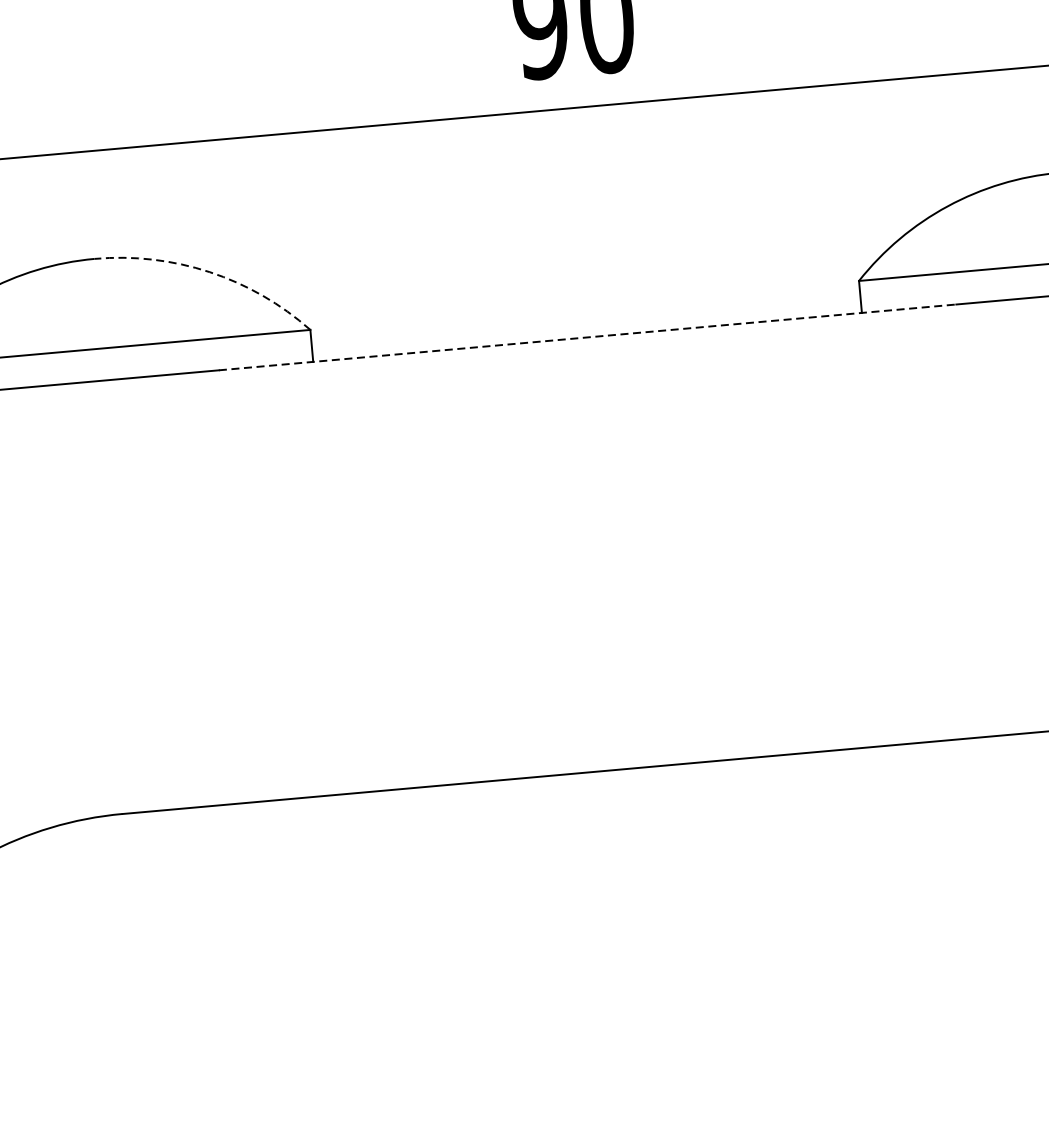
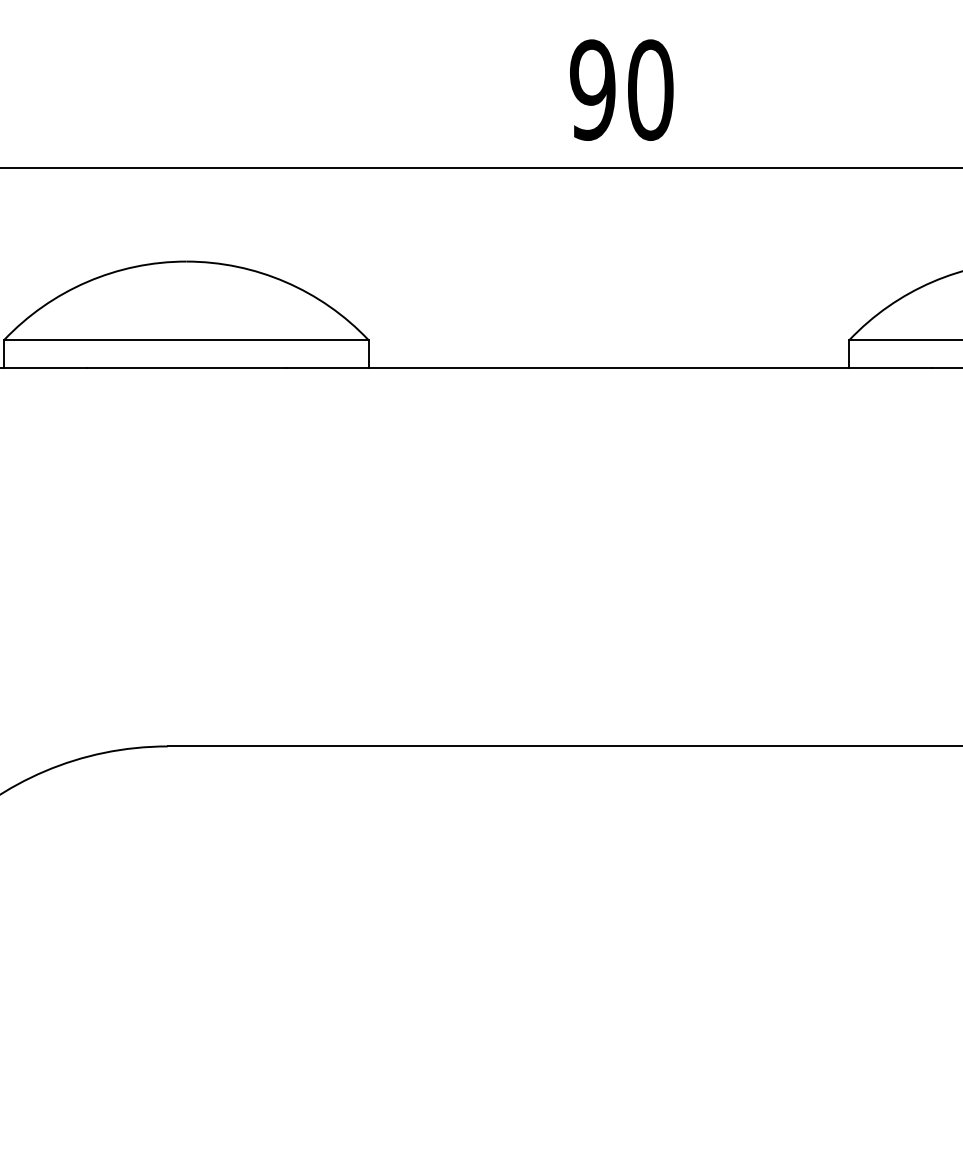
arc: (209, 272) -> (285, 282), dashed -> solid
line: (588, 337) -> (609, 368), dashed -> solid

